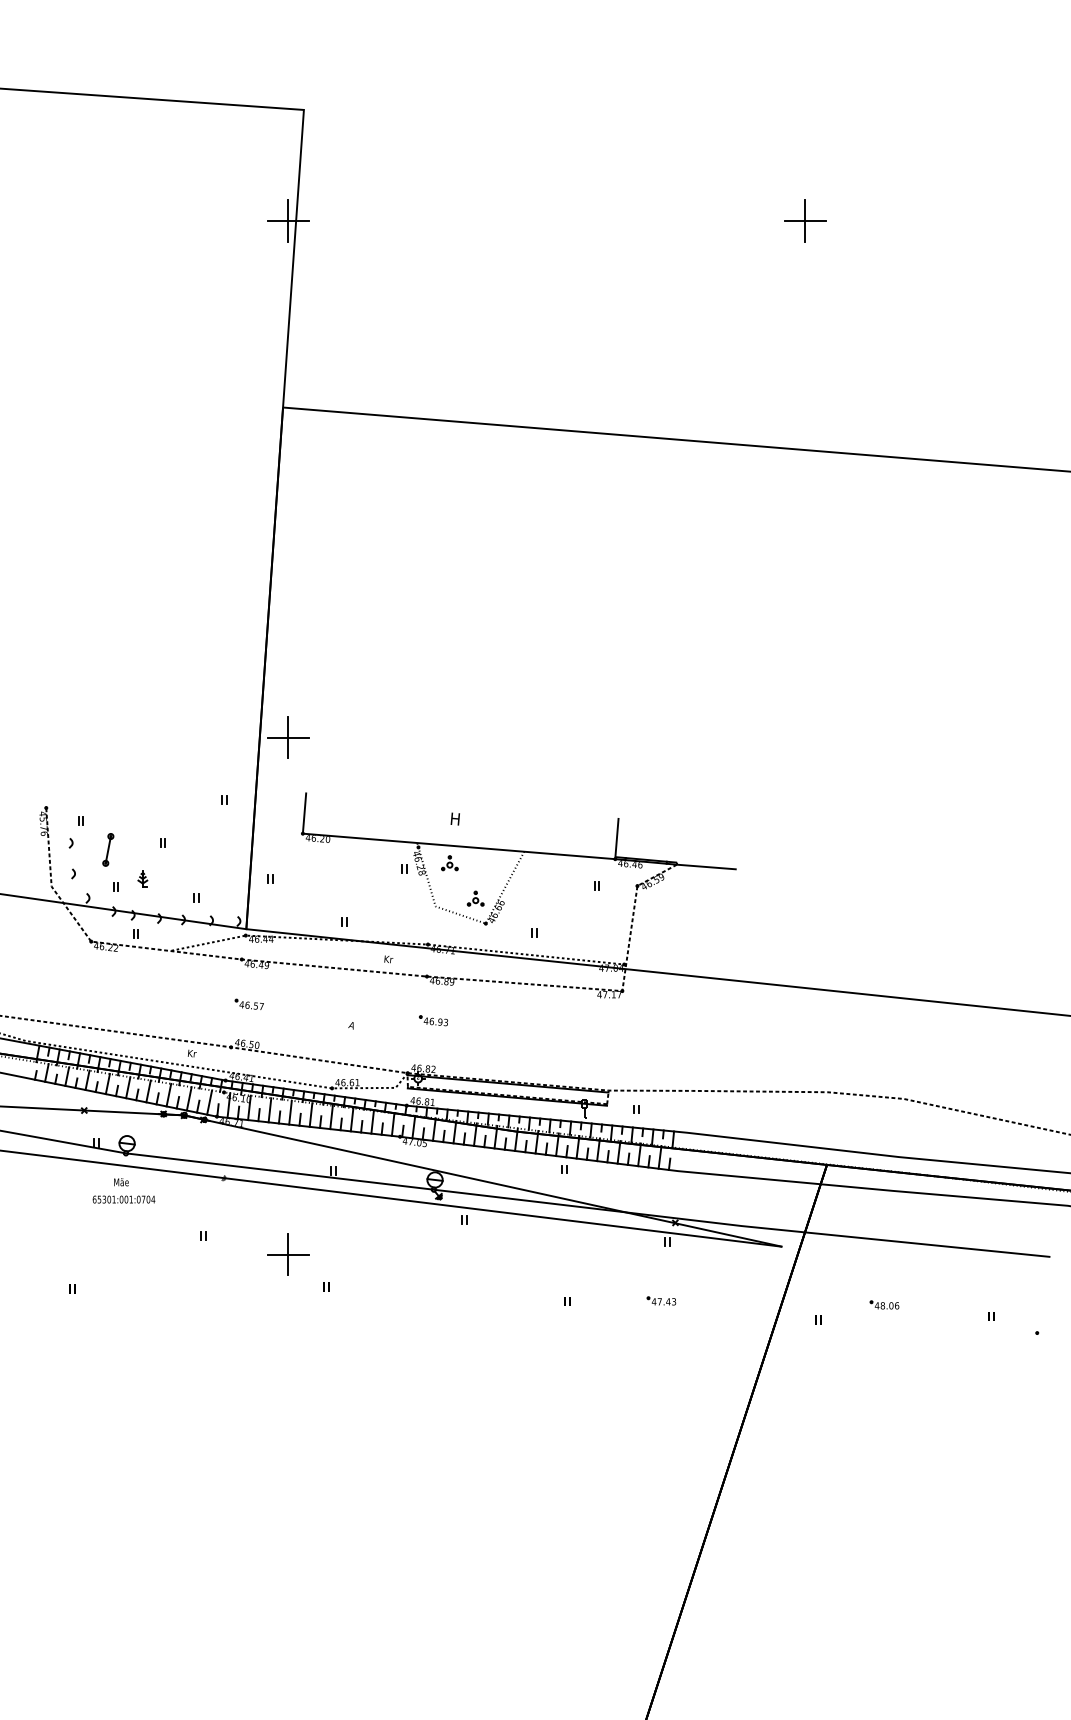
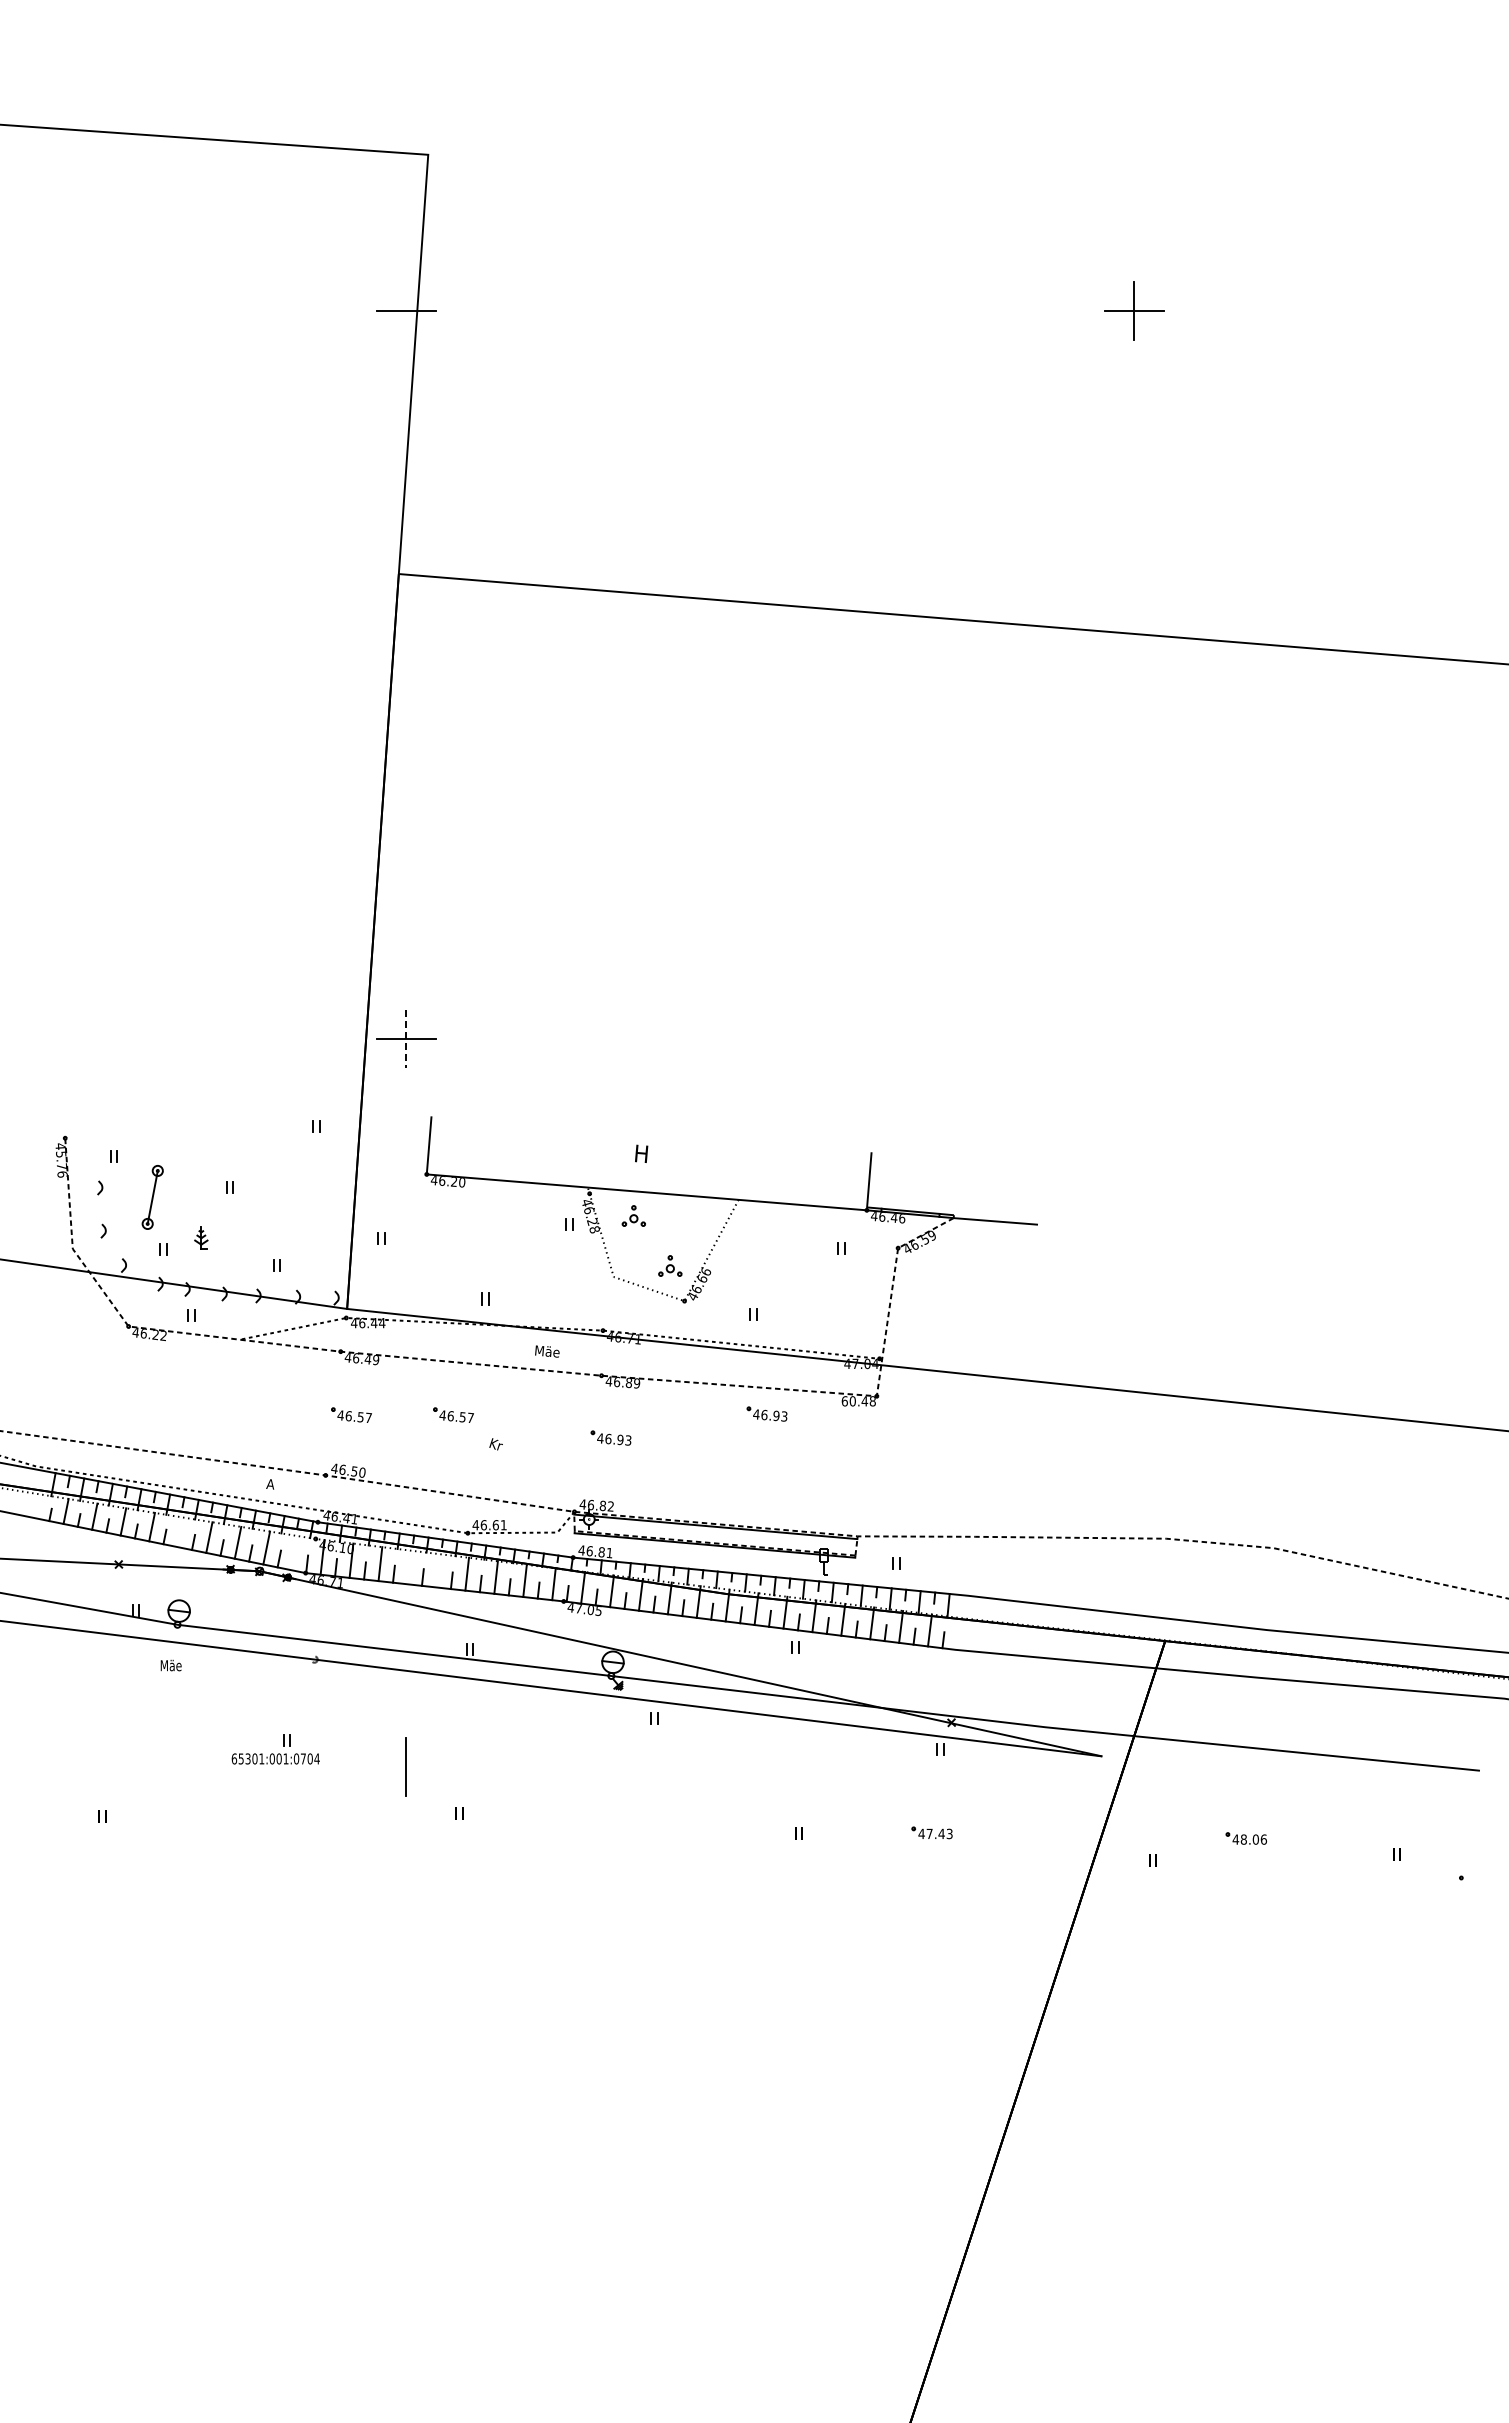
line: (288, 221) -> (406, 311), removed
line: (288, 737) -> (406, 1039), solid -> dashed
part: (108, 849) -> (152, 1196), size x1.4
text: (388, 959) -> (547, 1351), Kr -> Mäe
text: (609, 994) -> (858, 1401), 47.17 -> 60.48
part: (544, 1003) -> (766, 1413), added
part: (321, 1004) -> (453, 1414), added
text: (351, 1025) -> (495, 1444), A -> Kr
text: (191, 1053) -> (270, 1483), Kr -> A
line: (128, 1087) -> (180, 1532), removed
line: (208, 1102) -> (294, 1553), removed
line: (290, 1112) -> (409, 1567), removed
line: (311, 1114) -> (438, 1570), removed
text: (123, 1199) -> (275, 1758), moved
line: (288, 1254) -> (406, 1767), removed

